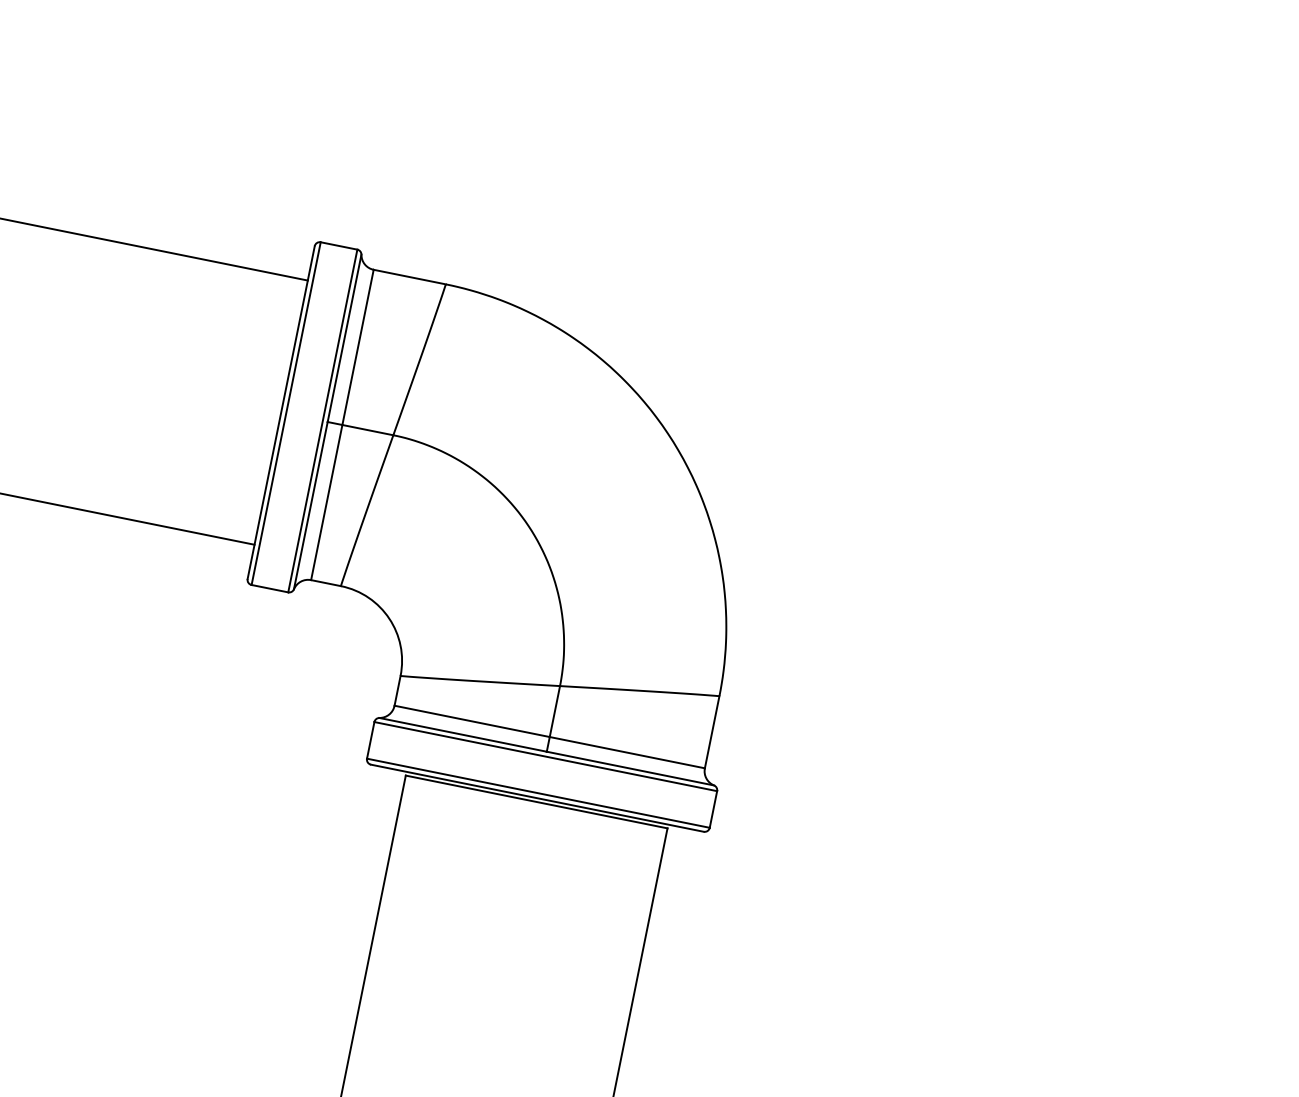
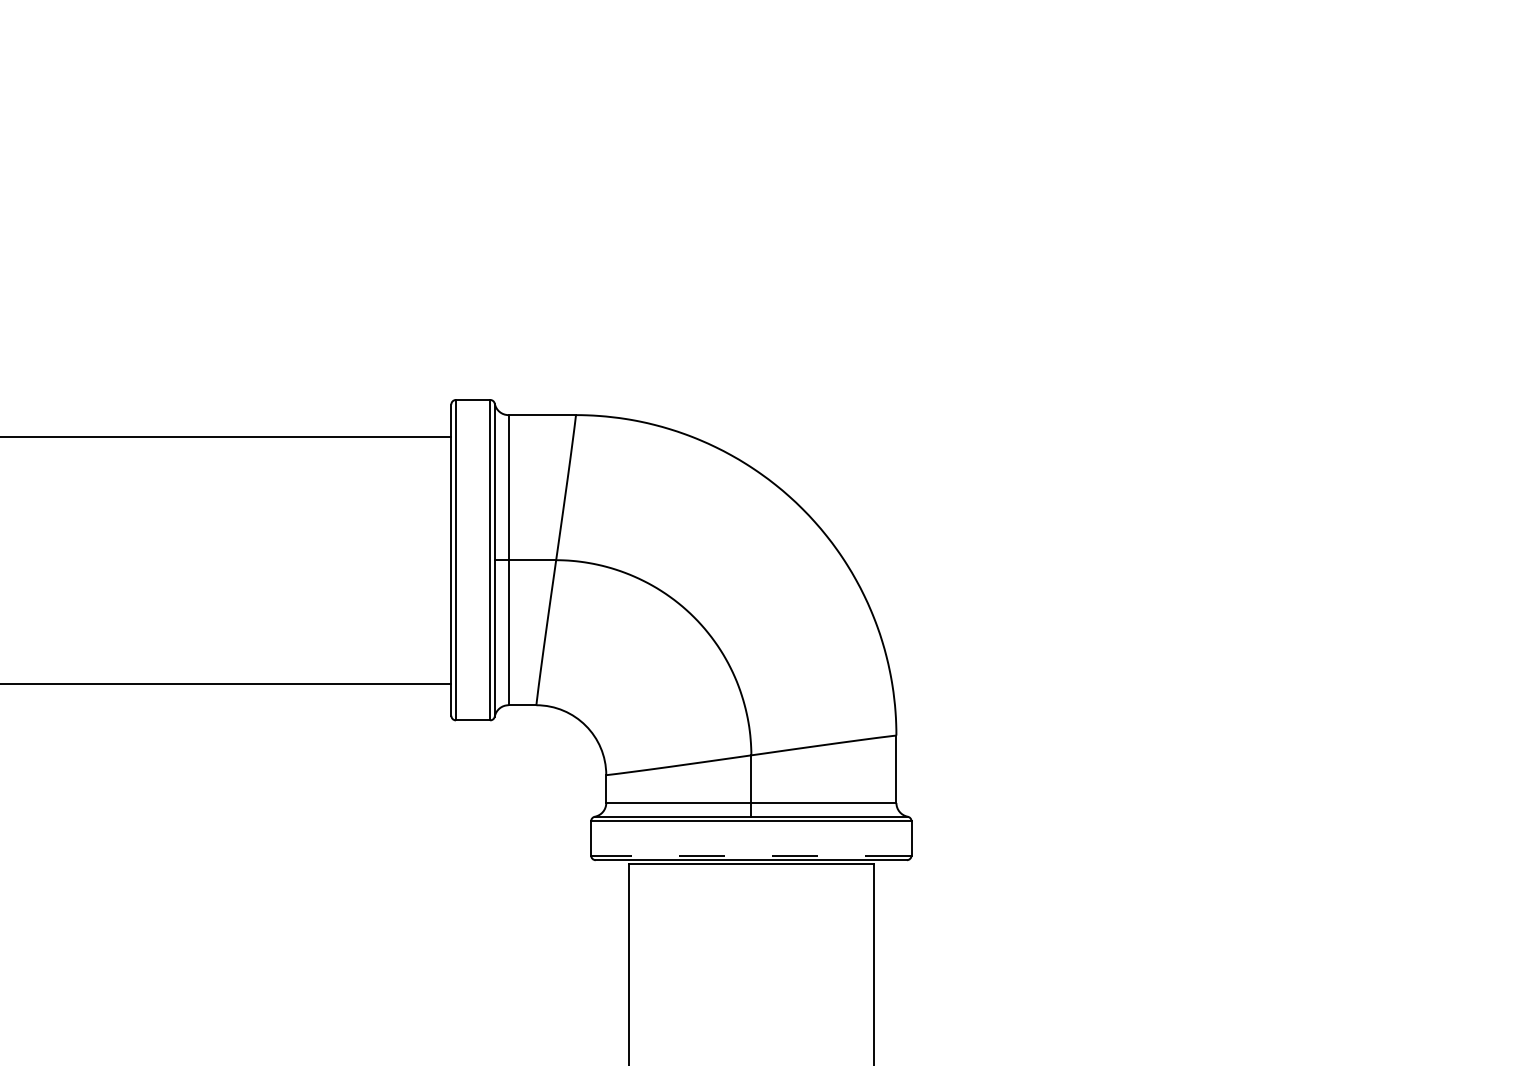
line: (537, 793) -> (750, 855), solid -> dashed

